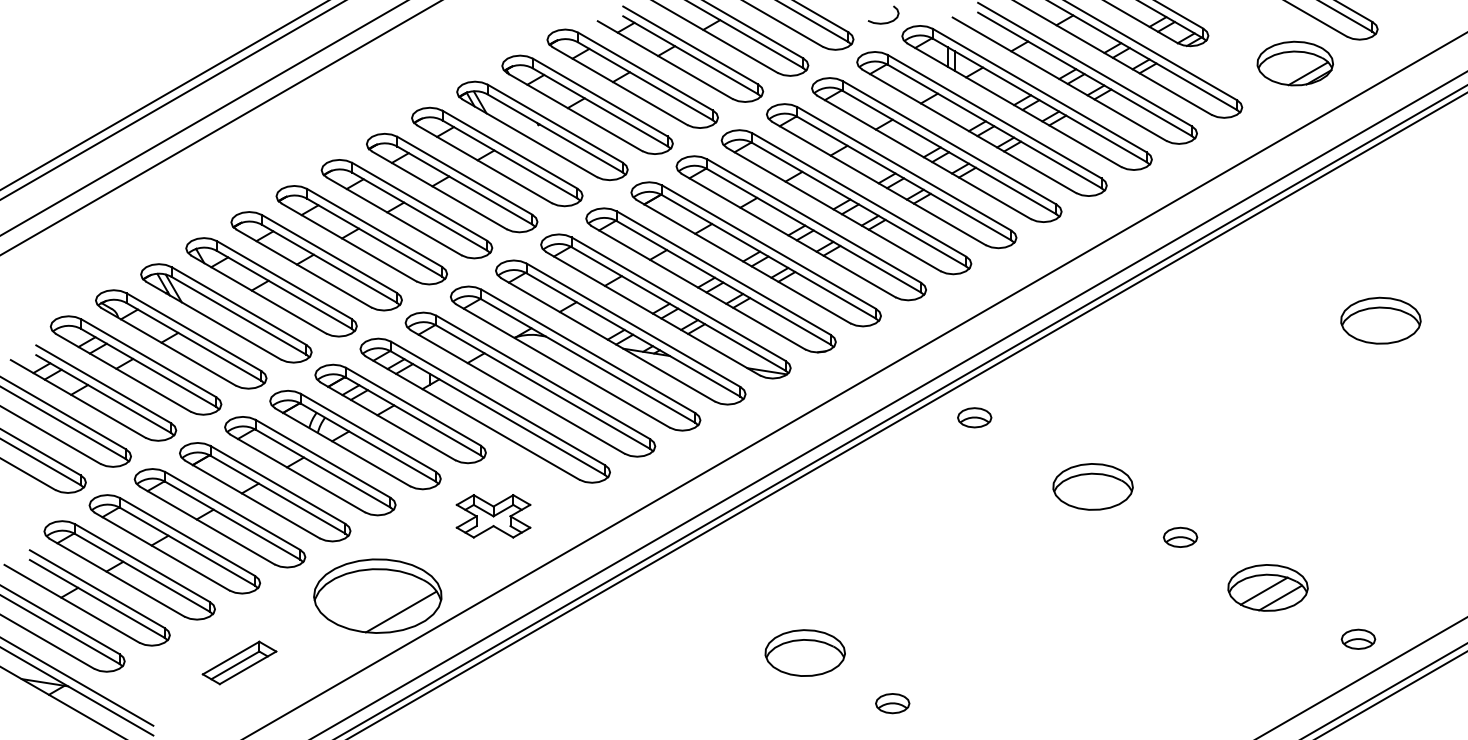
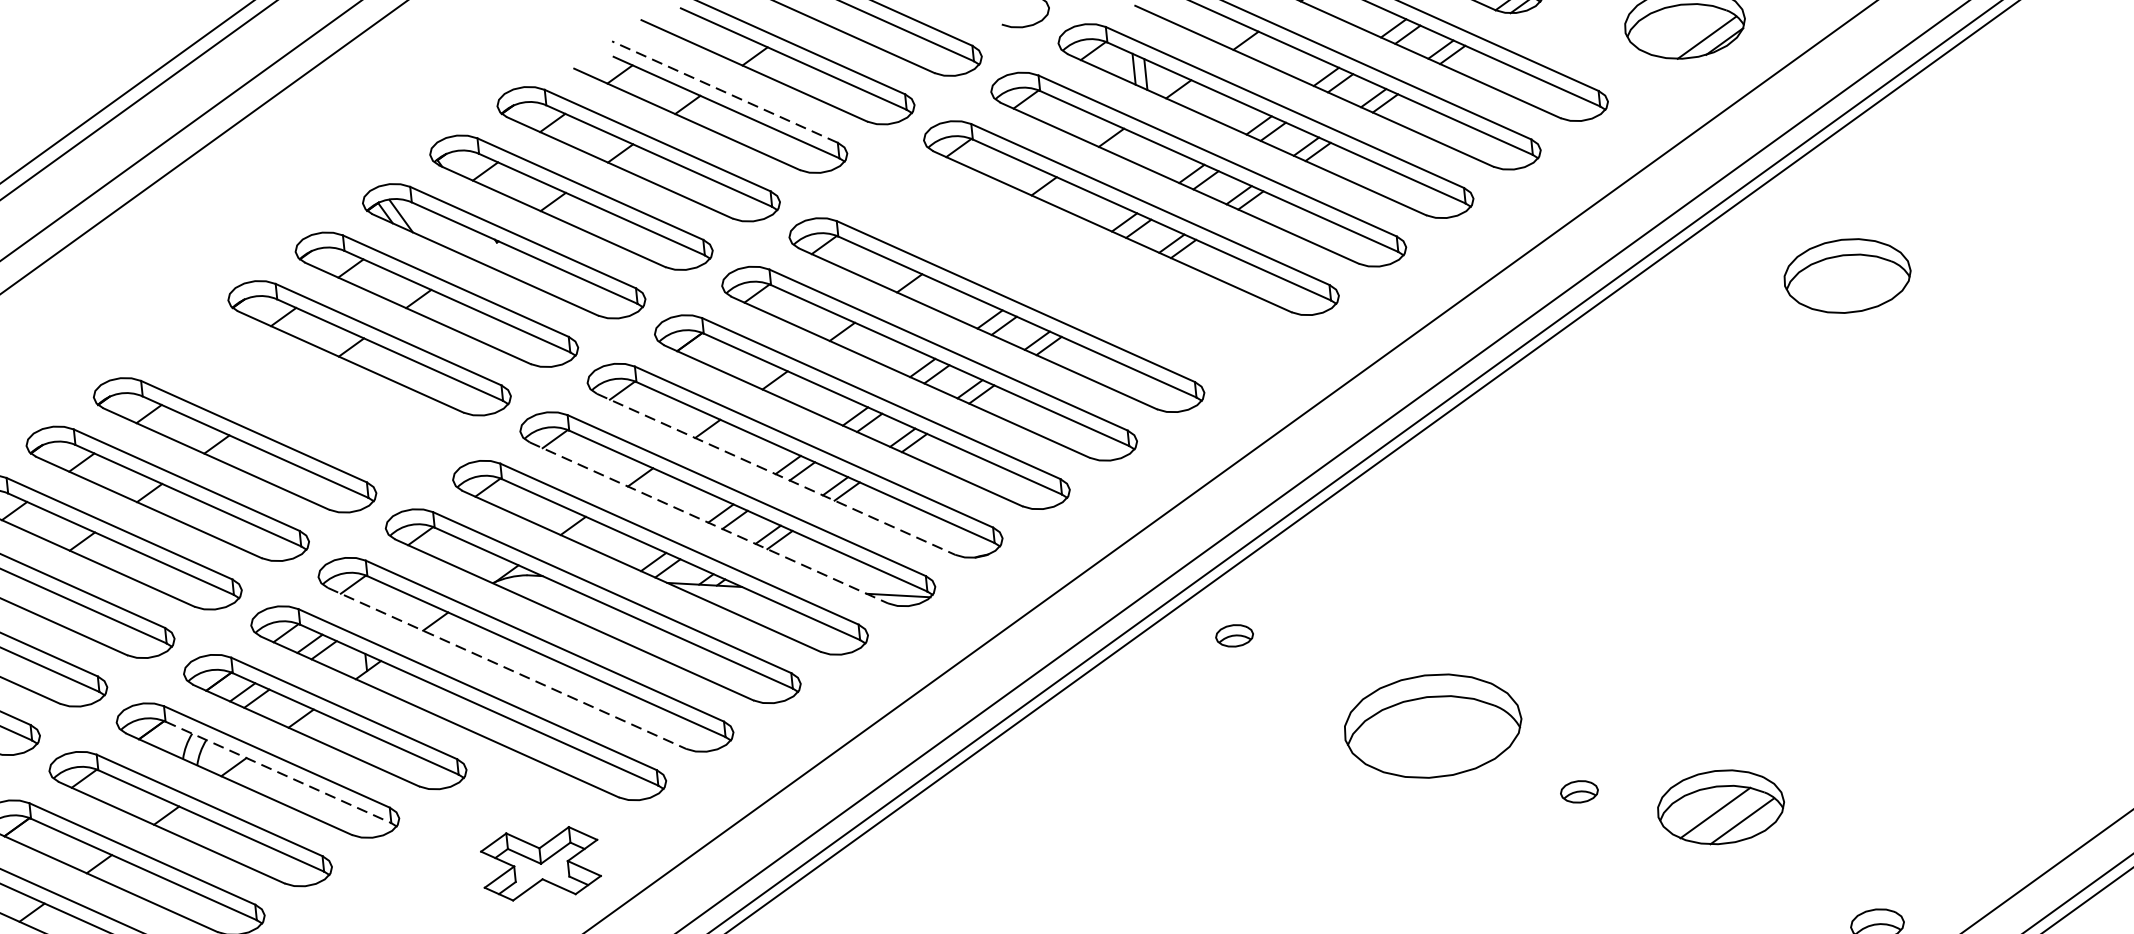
line: (690, 45) -> (724, 92), solid -> dashed
part: (891, 176) -> (1063, 267), removed
part: (406, 209) -> (301, 397), removed
line: (698, 288) -> (776, 475), solid -> dashed
line: (653, 314) -> (709, 523), solid -> dashed
part: (1380, 320) -> (1846, 275), moved
line: (518, 392) -> (508, 669), solid -> dashed
part: (974, 417) -> (1234, 635), size x0.7
line: (368, 442) -> (278, 772), solid -> dashed
part: (1092, 486) -> (1431, 725), size x1.4
part: (493, 516) -> (540, 864), moved
part: (1180, 536) -> (1579, 790), size x0.7
part: (1267, 587) -> (1720, 806), moved

